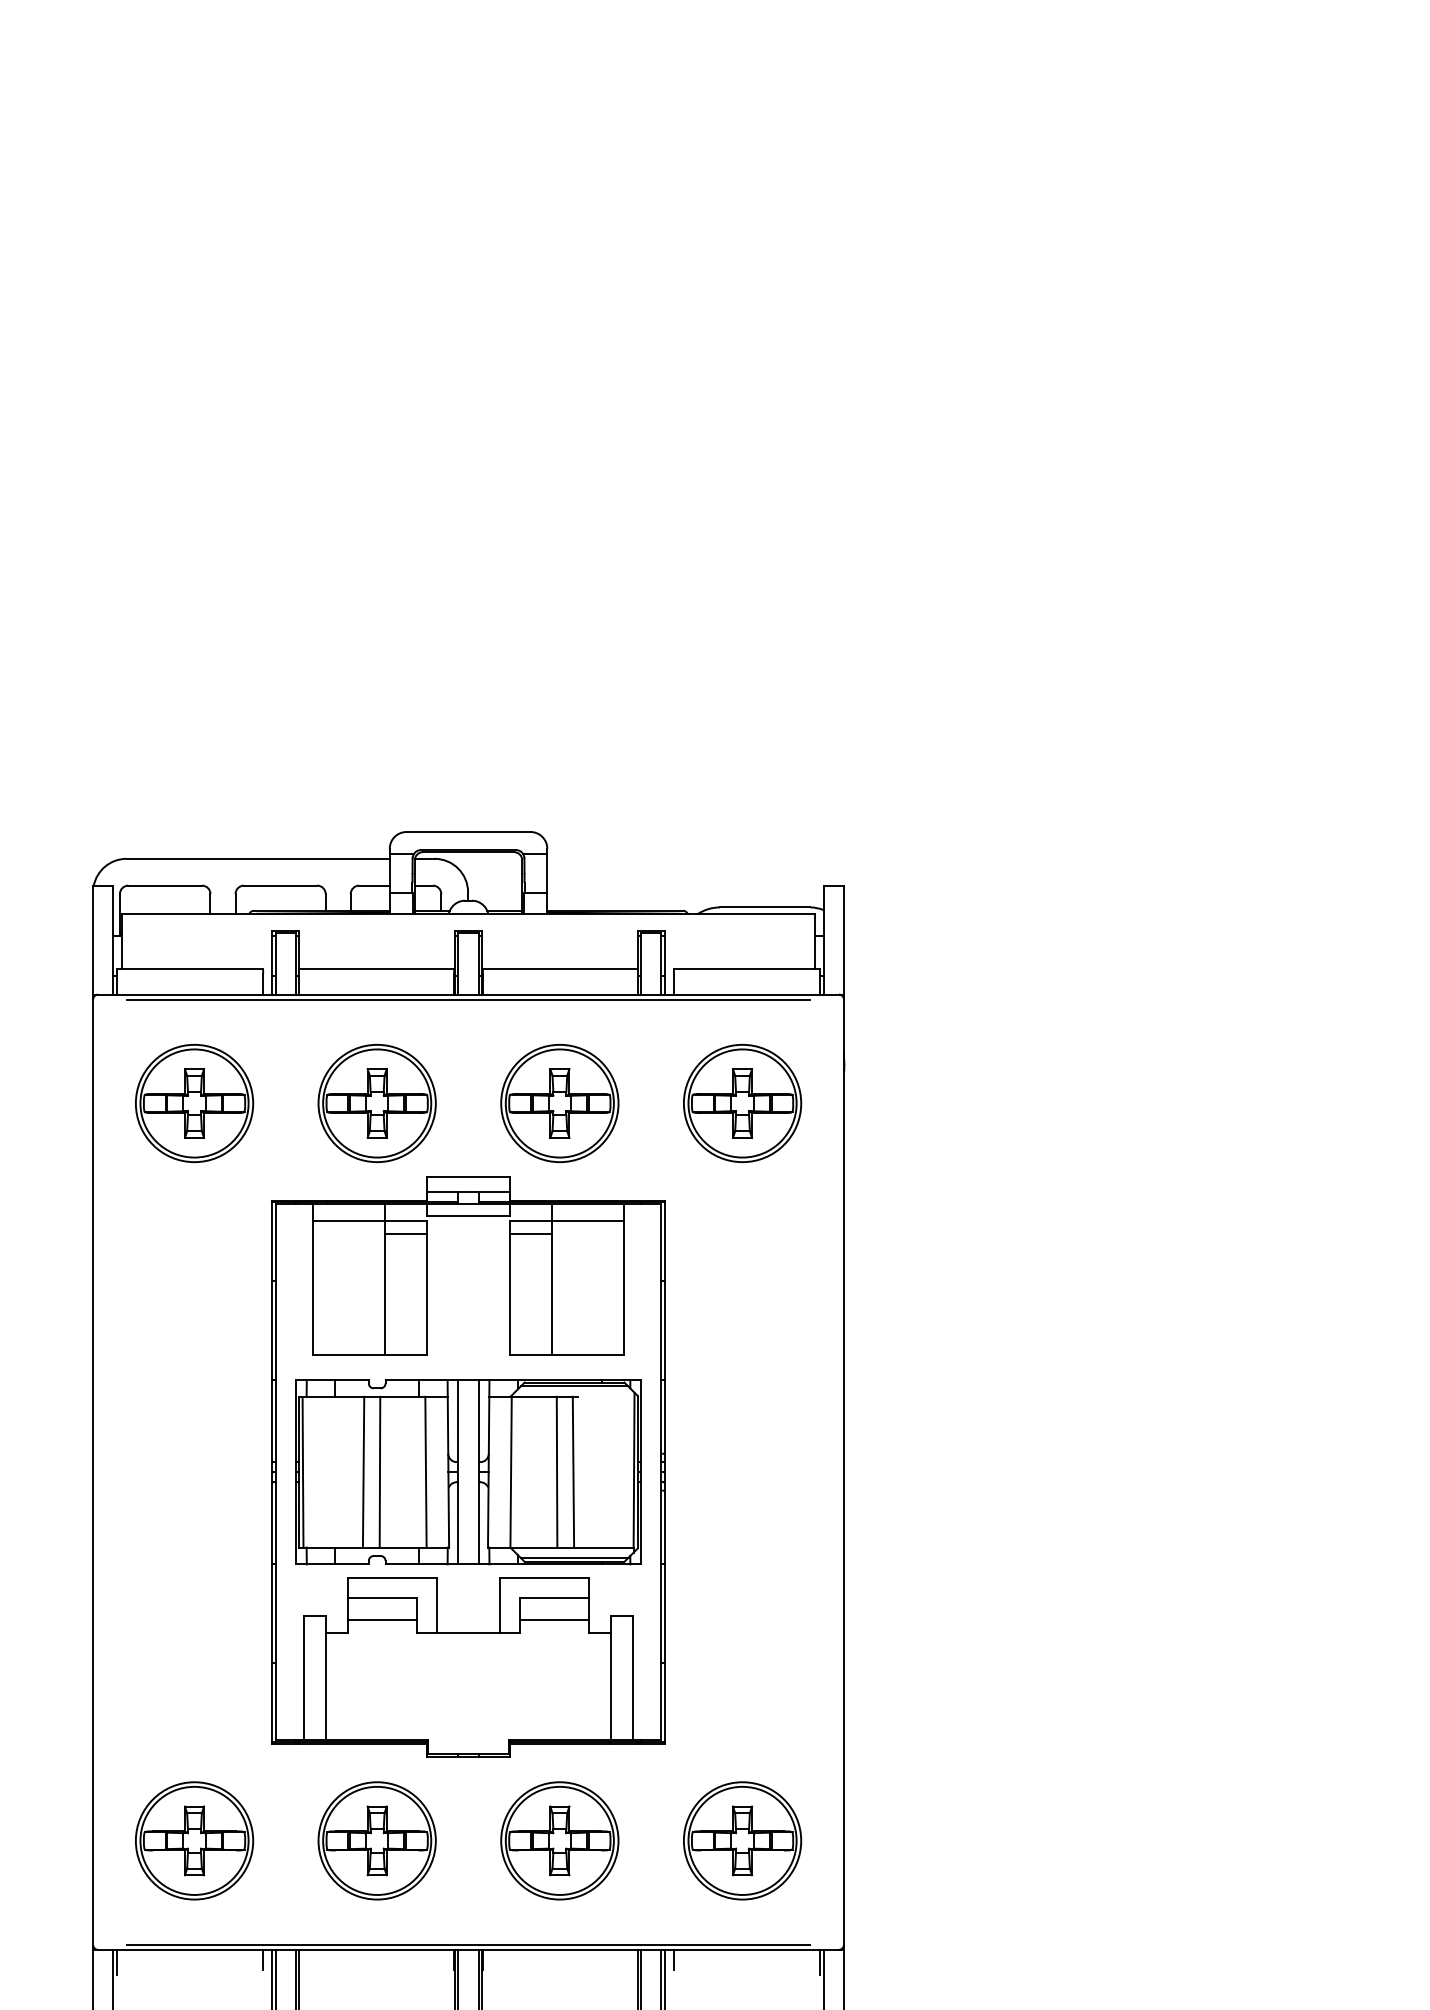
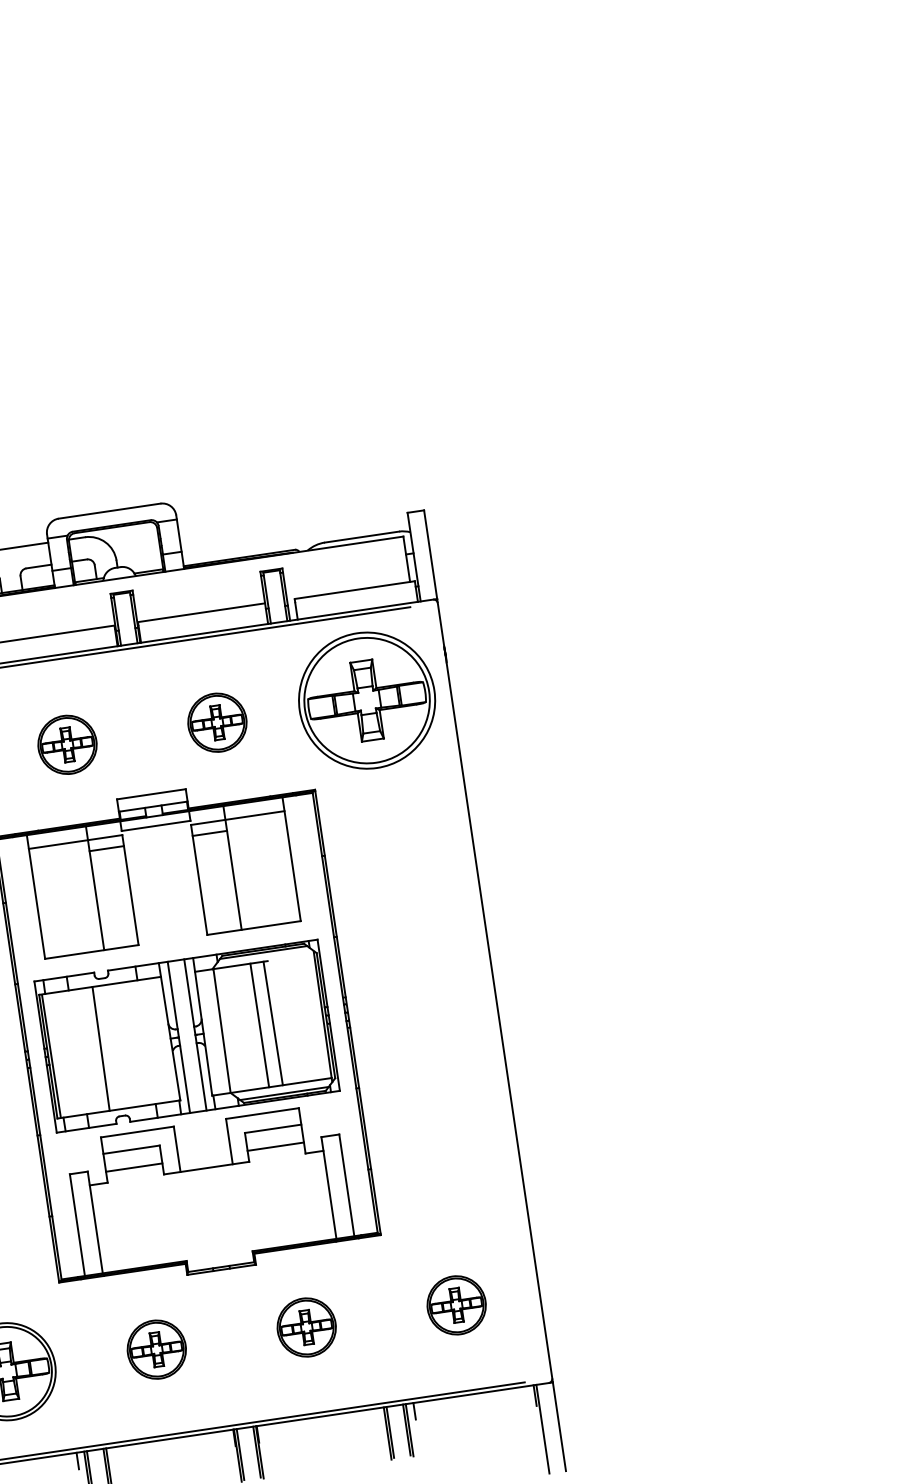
part: (376, 1103) -> (67, 744), size x0.6
part: (559, 1103) -> (217, 722), size x0.6
part: (742, 1103) -> (367, 700), size x1.4
line: (379, 1471) -> (114, 1046), removed
line: (425, 1471) -> (151, 1040), removed
part: (376, 1840) -> (156, 1349), size x0.6
part: (559, 1840) -> (306, 1327), size x0.6
part: (742, 1840) -> (456, 1305), size x0.6

